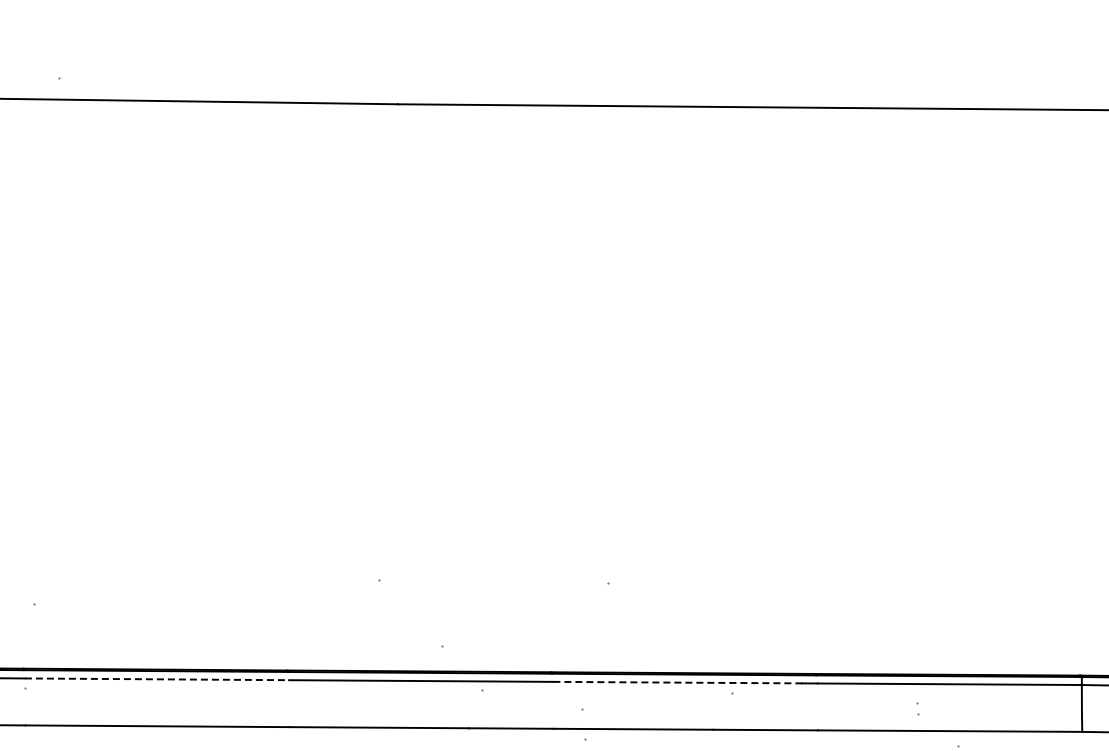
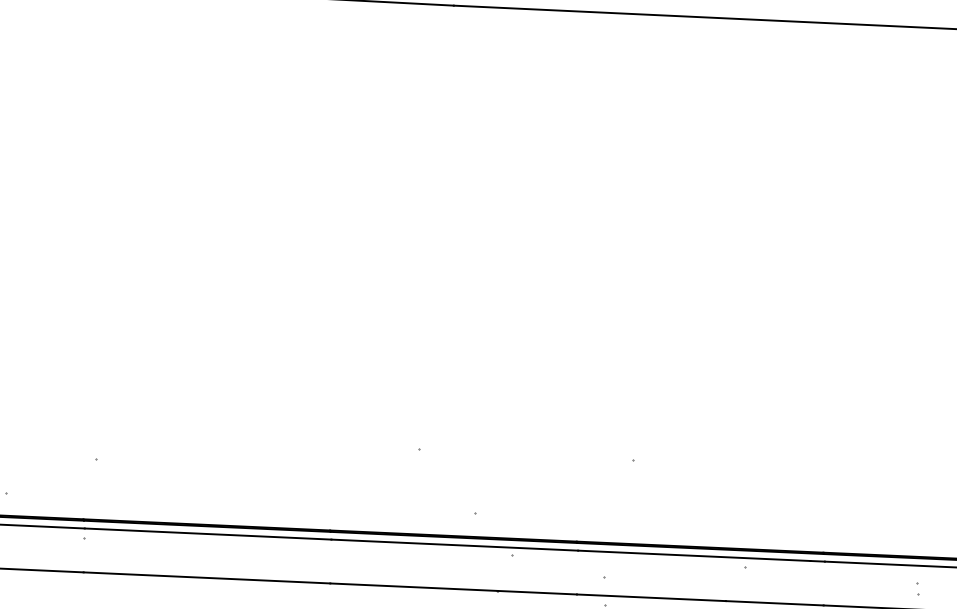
line: (157, 679) -> (208, 534), dashed -> solid
line: (678, 682) -> (695, 555), dashed -> solid

